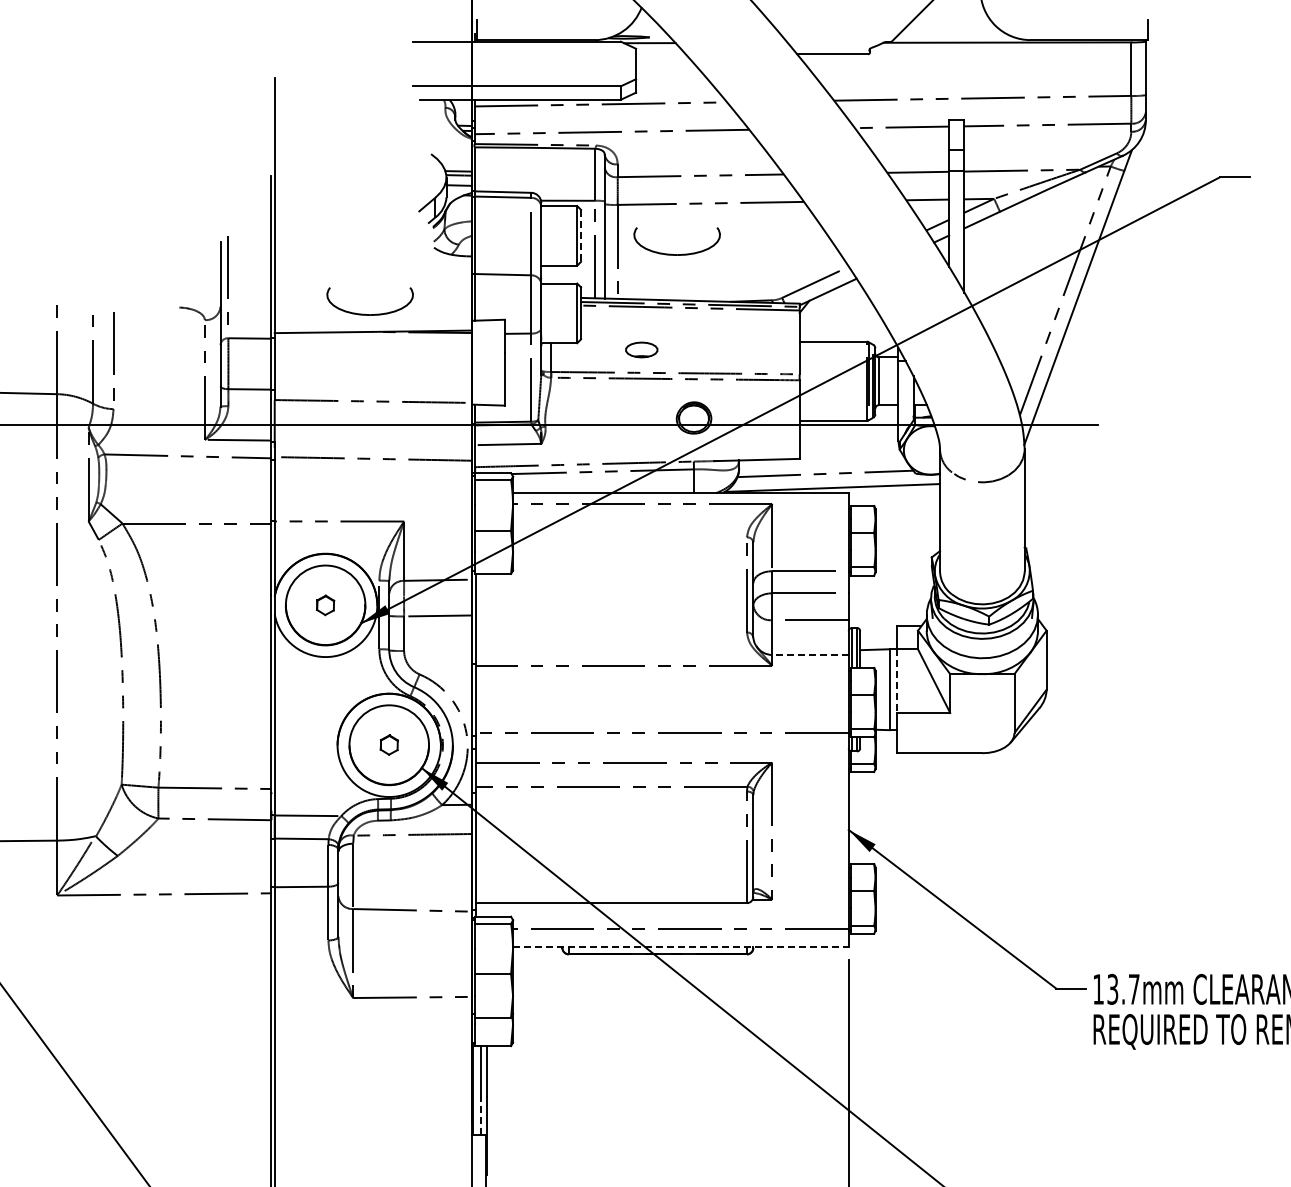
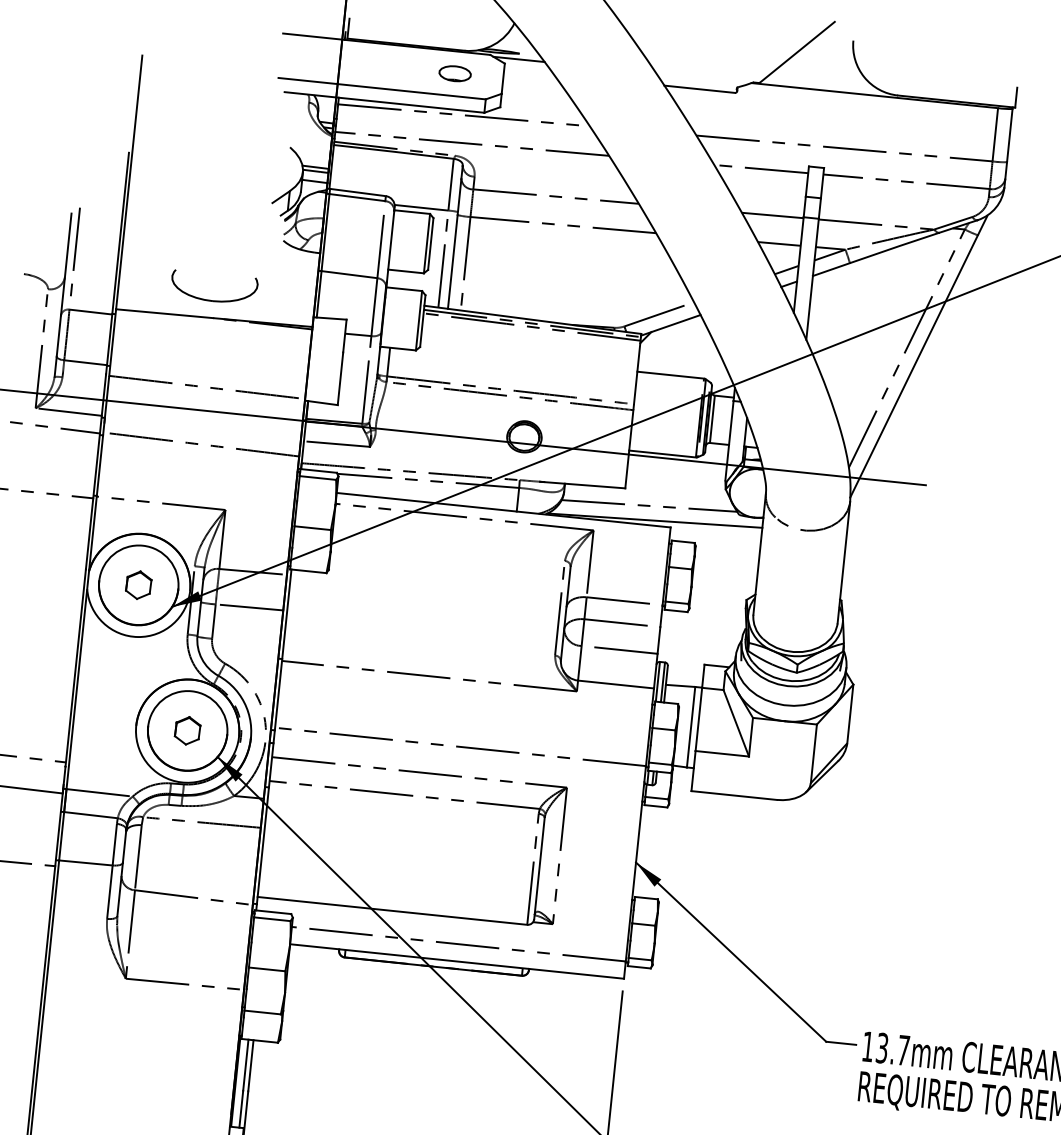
line: (581, 236) -> (431, 244), dashed -> solid
part: (671, 253) -> (518, 270), removed
part: (641, 349) -> (454, 73), moved
part: (325, 605) -> (138, 585), size x1.43
line: (810, 654) -> (616, 684), dashed -> solid
line: (896, 681) -> (698, 719), dashed -> solid
part: (389, 744) -> (188, 730), size x1.43
line: (680, 946) -> (456, 961), dashed -> solid
line: (481, 1115) -> (241, 1108), dashed -> solid

